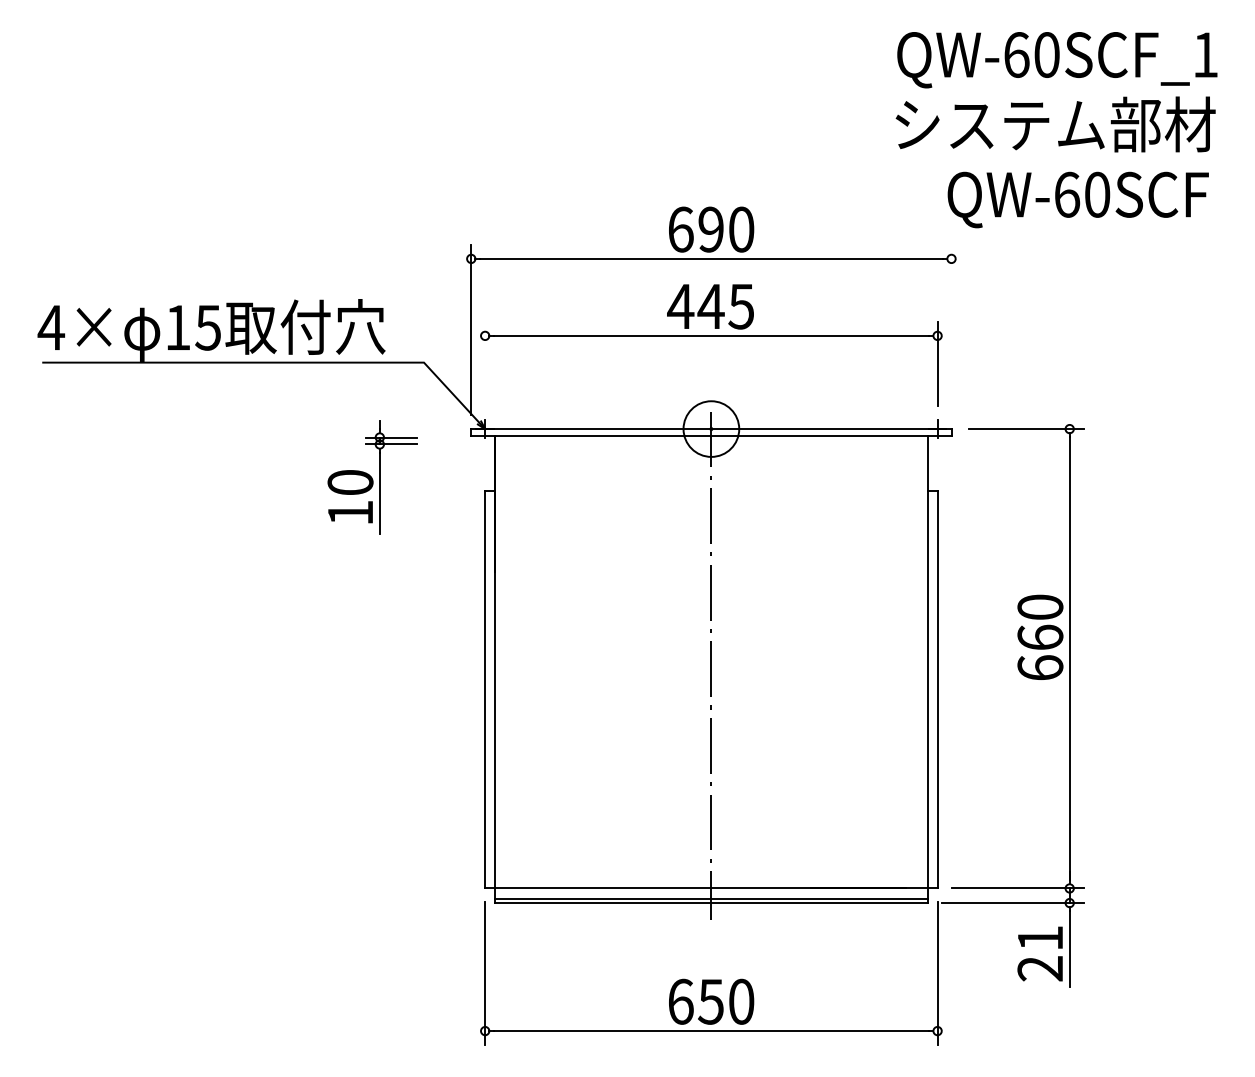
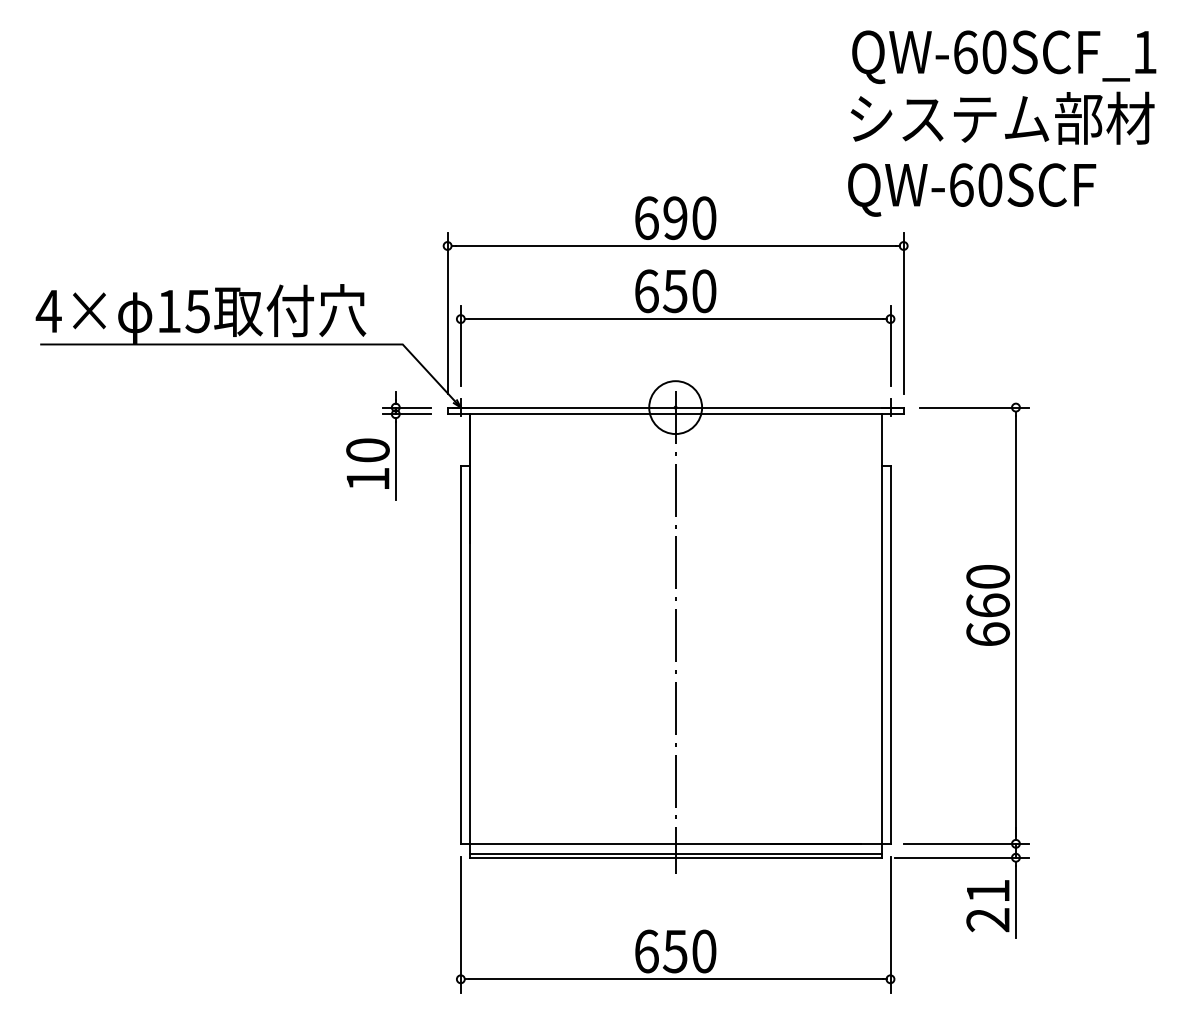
text: (1078, 199) -> (972, 189), moved
text: (710, 306) -> (674, 291), 445 -> 650
line: (951, 330) -> (903, 313), added
line: (484, 363) -> (460, 345), added
part: (372, 477) -> (388, 445), moved

